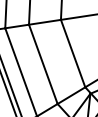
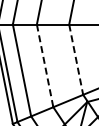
line: (73, 53) -> (76, 59), solid -> dashed
line: (43, 64) -> (45, 66), solid -> dashed

